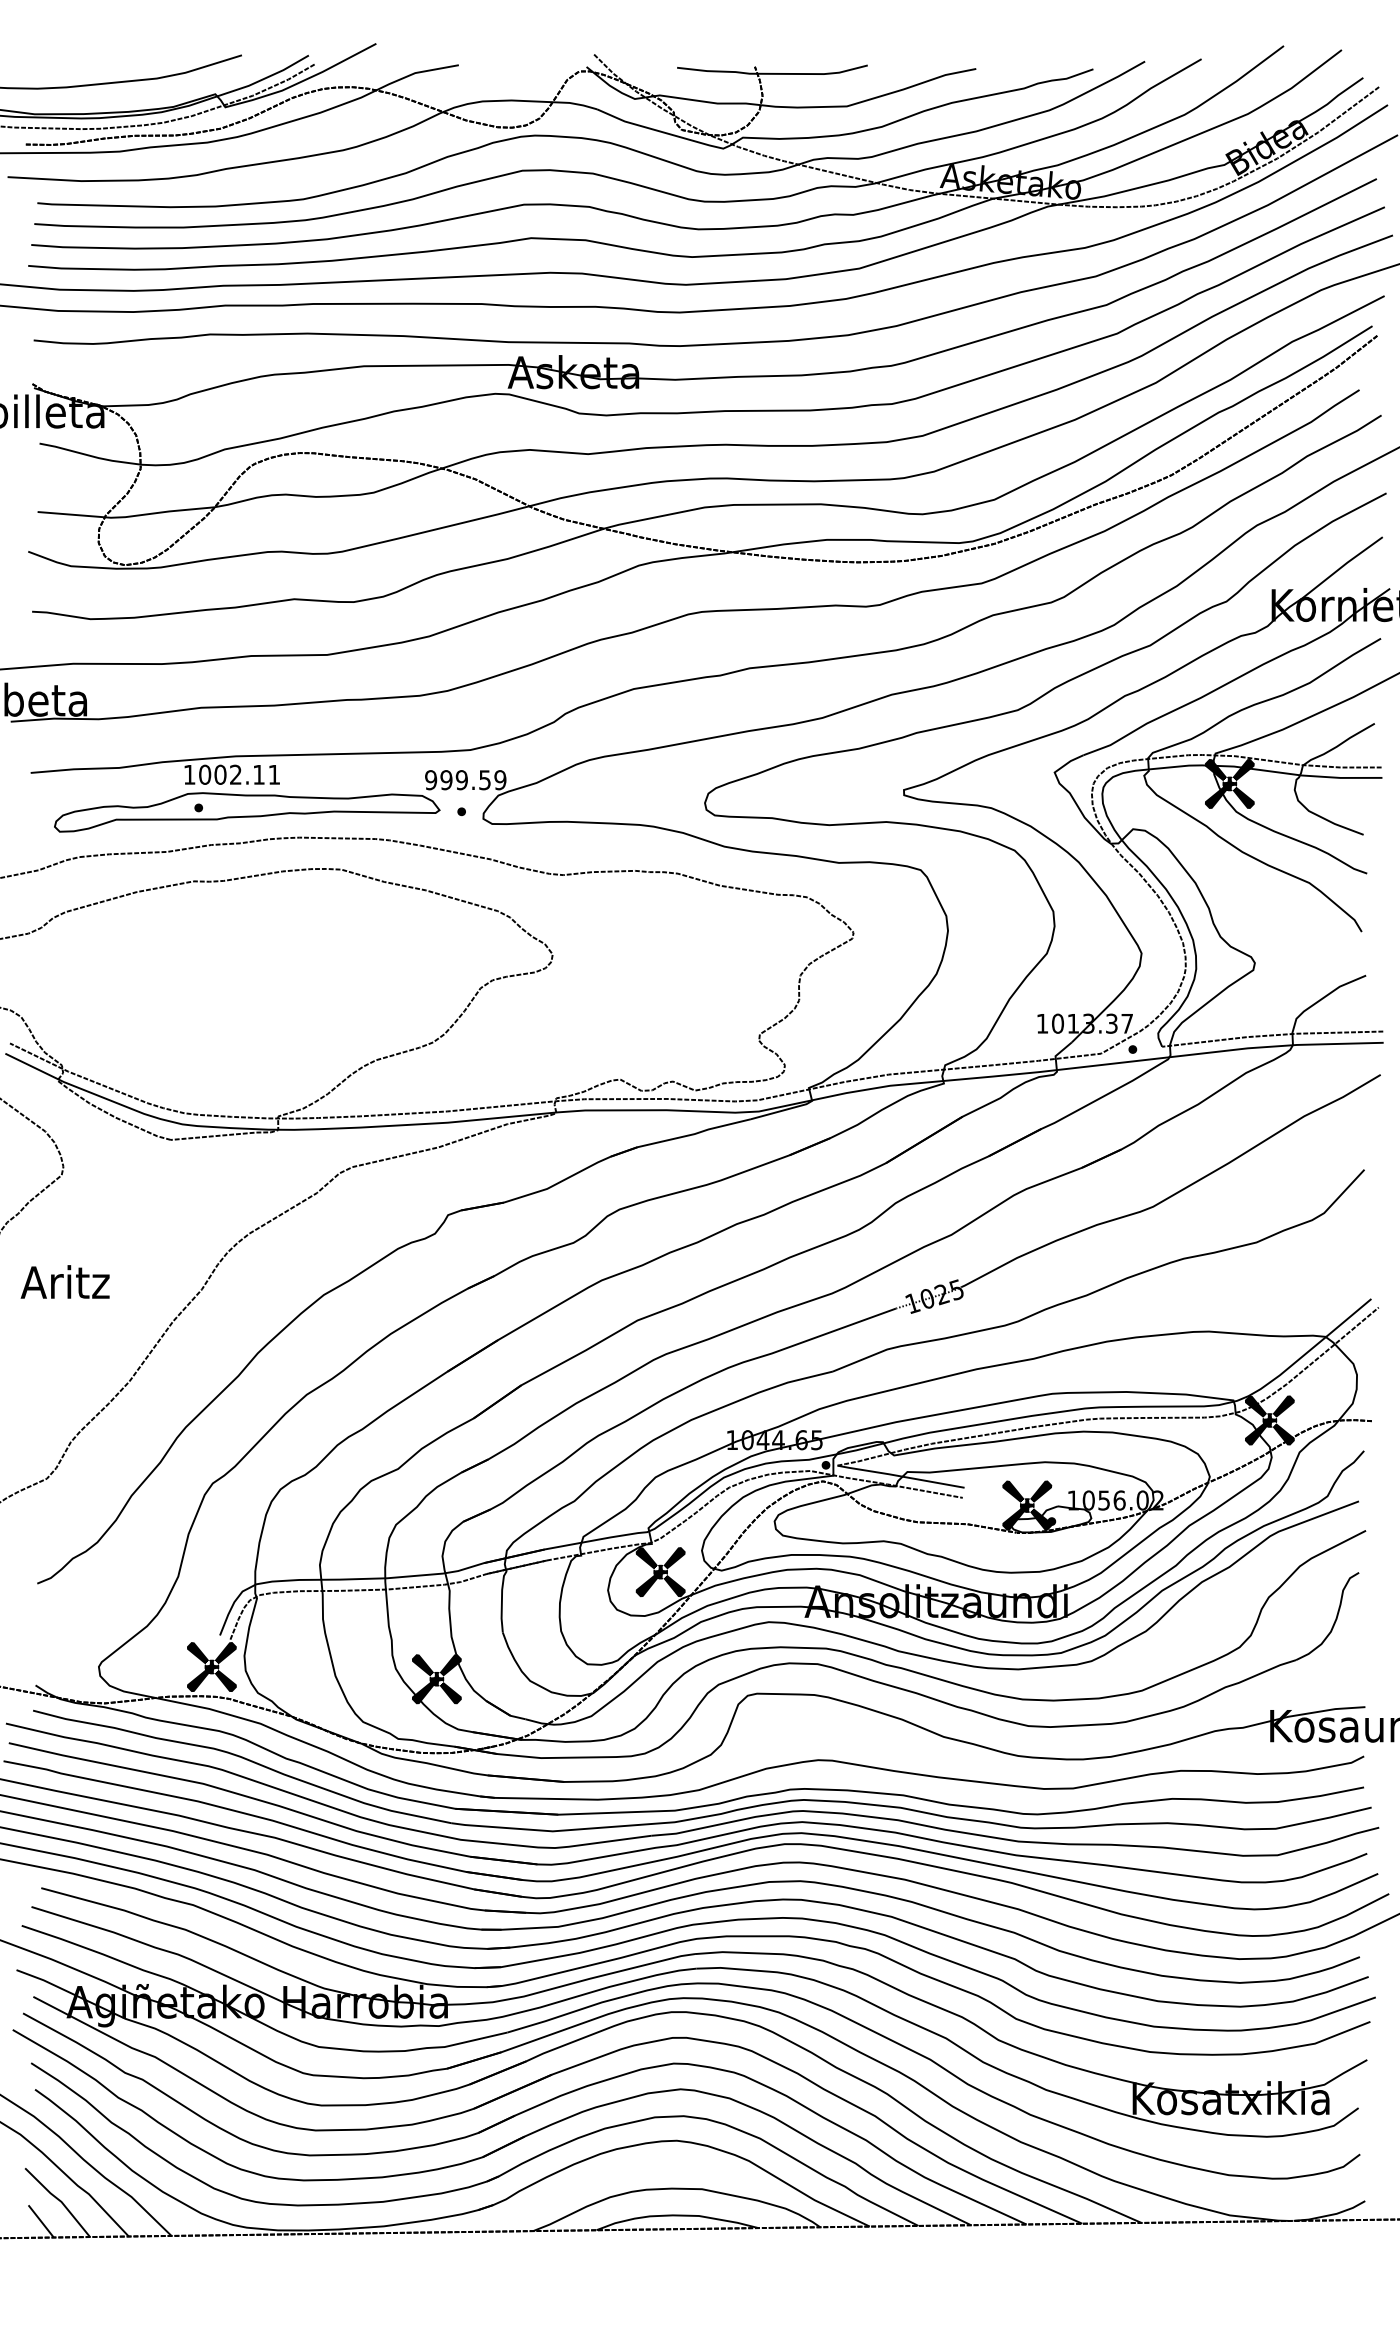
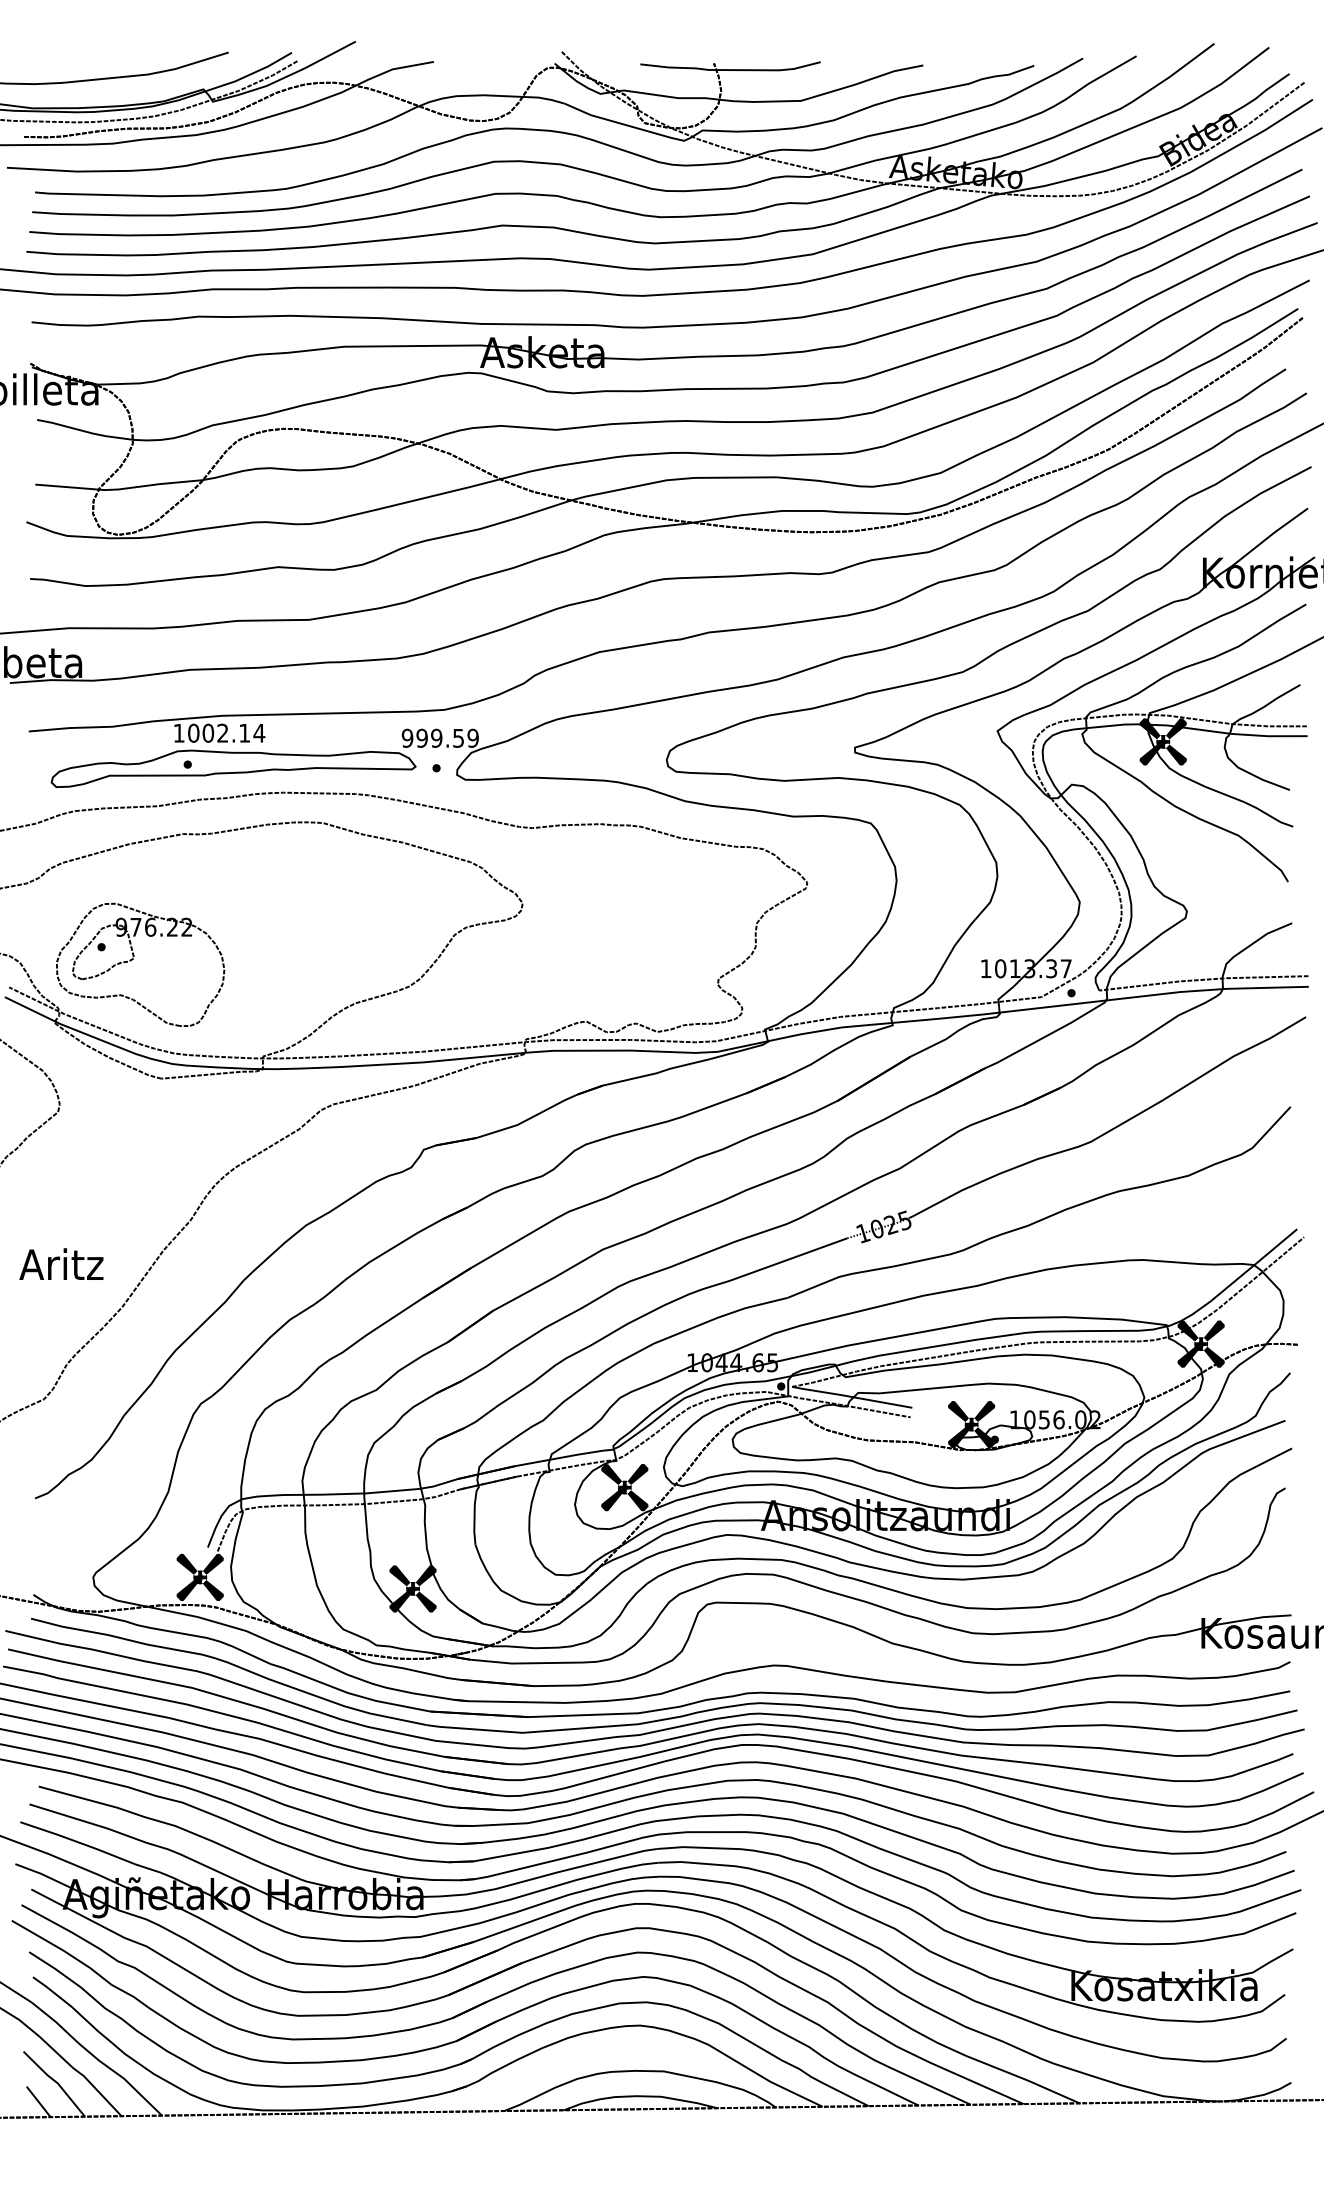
text: (274, 774) -> (259, 732), 1002.11 -> 1002.14
part: (141, 1013) -> (133, 959), added
text: (64, 1281) -> (60, 1263), moved

